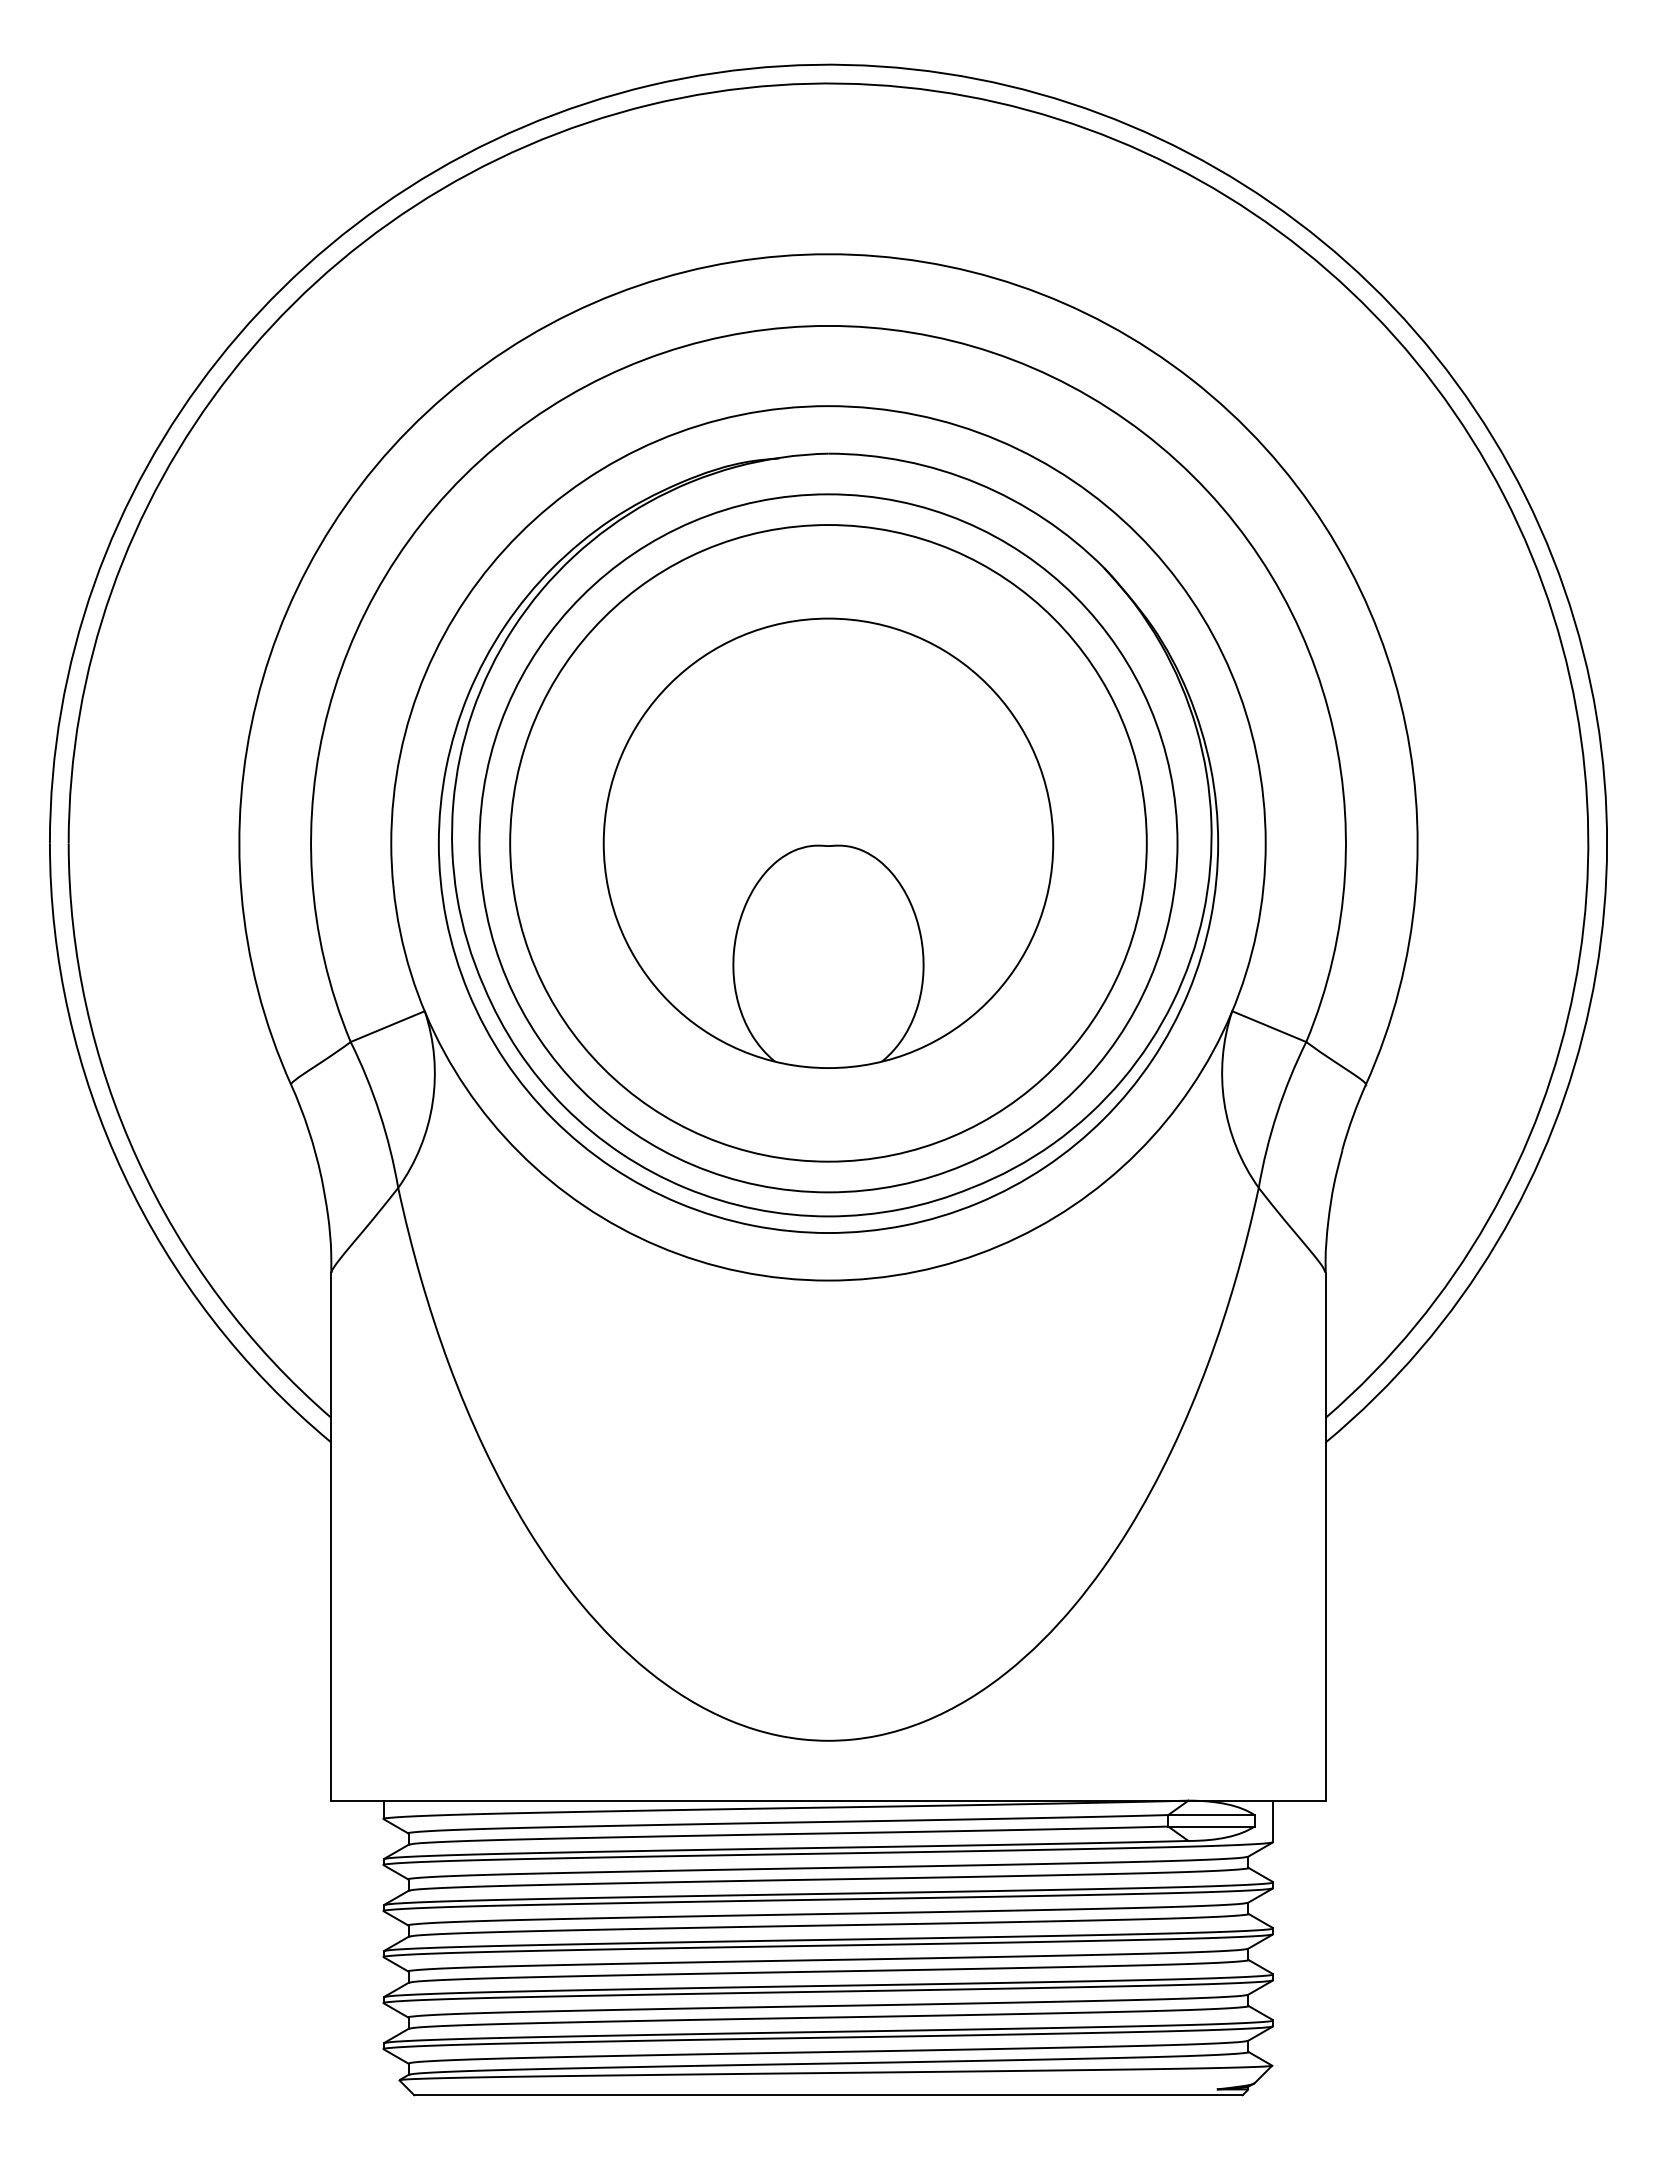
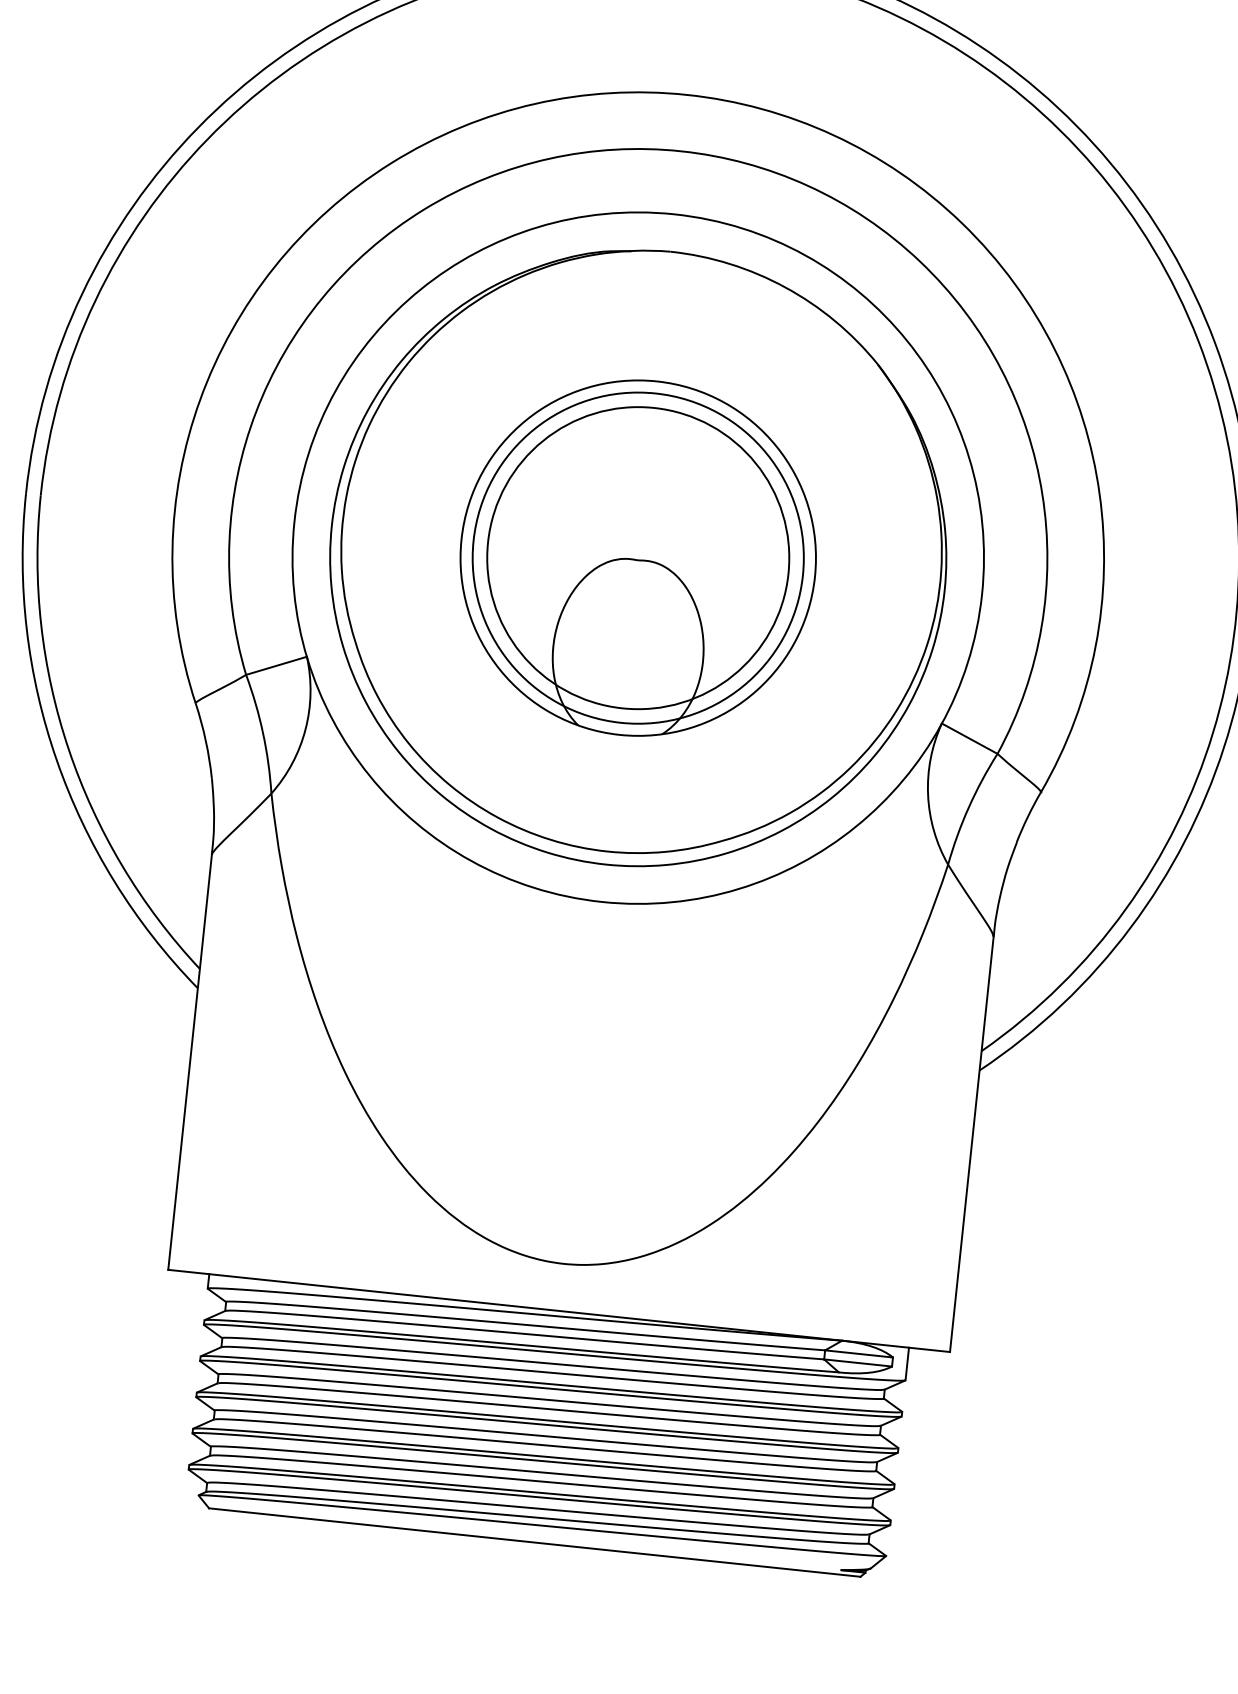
circle: (828, 843) -> (638, 558), size x0.6
circle: (828, 843) -> (638, 558), size x0.6

